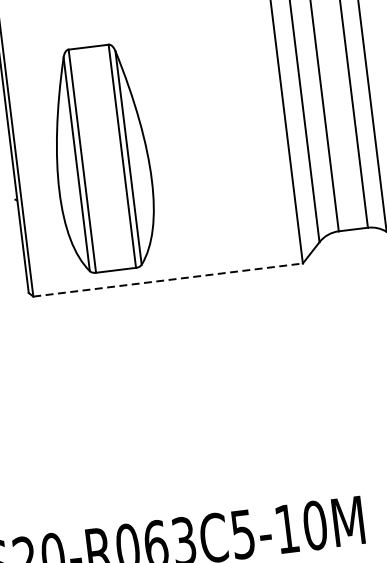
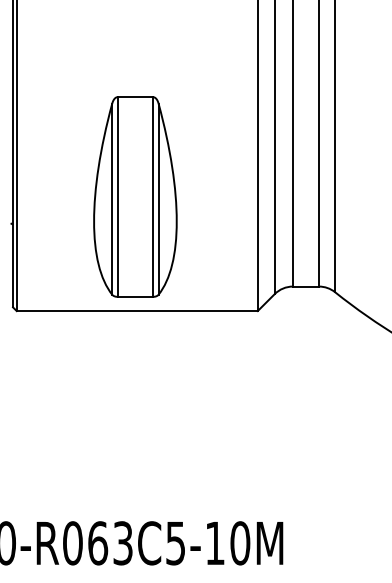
part: (102, 158) -> (135, 196), moved
line: (168, 280) -> (137, 311), dashed -> solid

